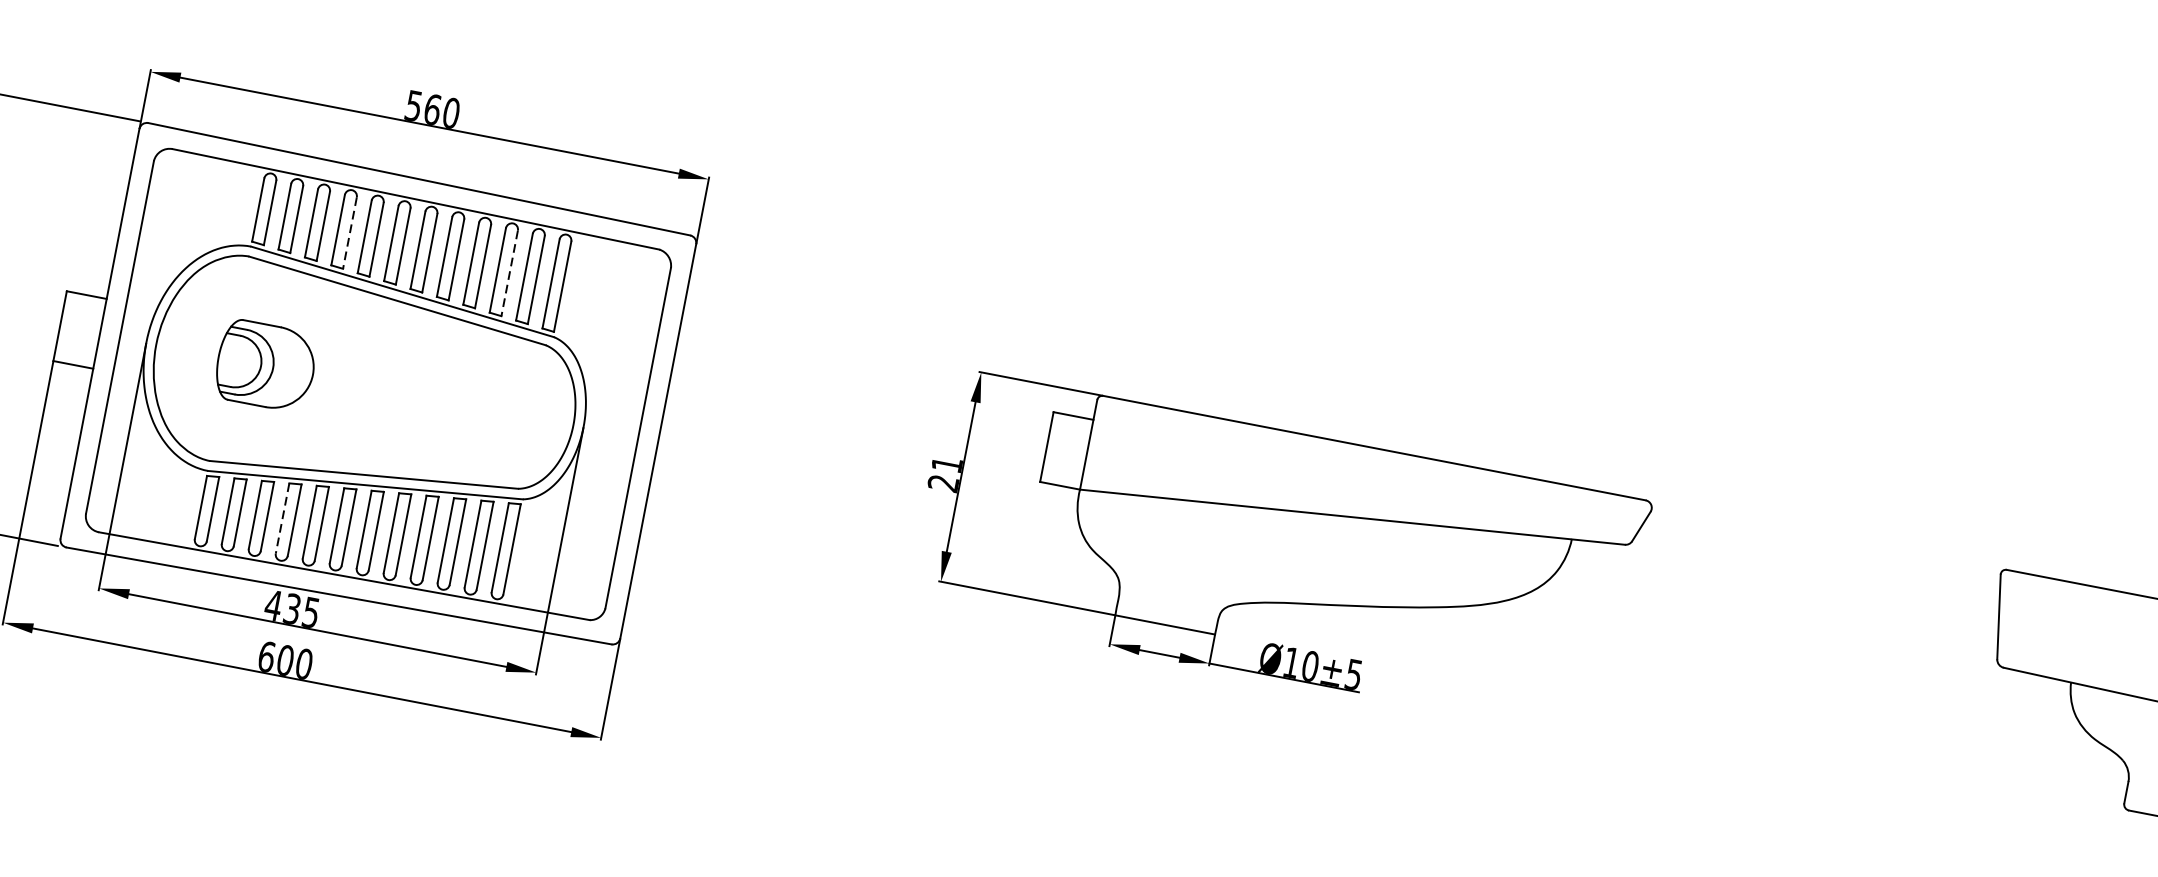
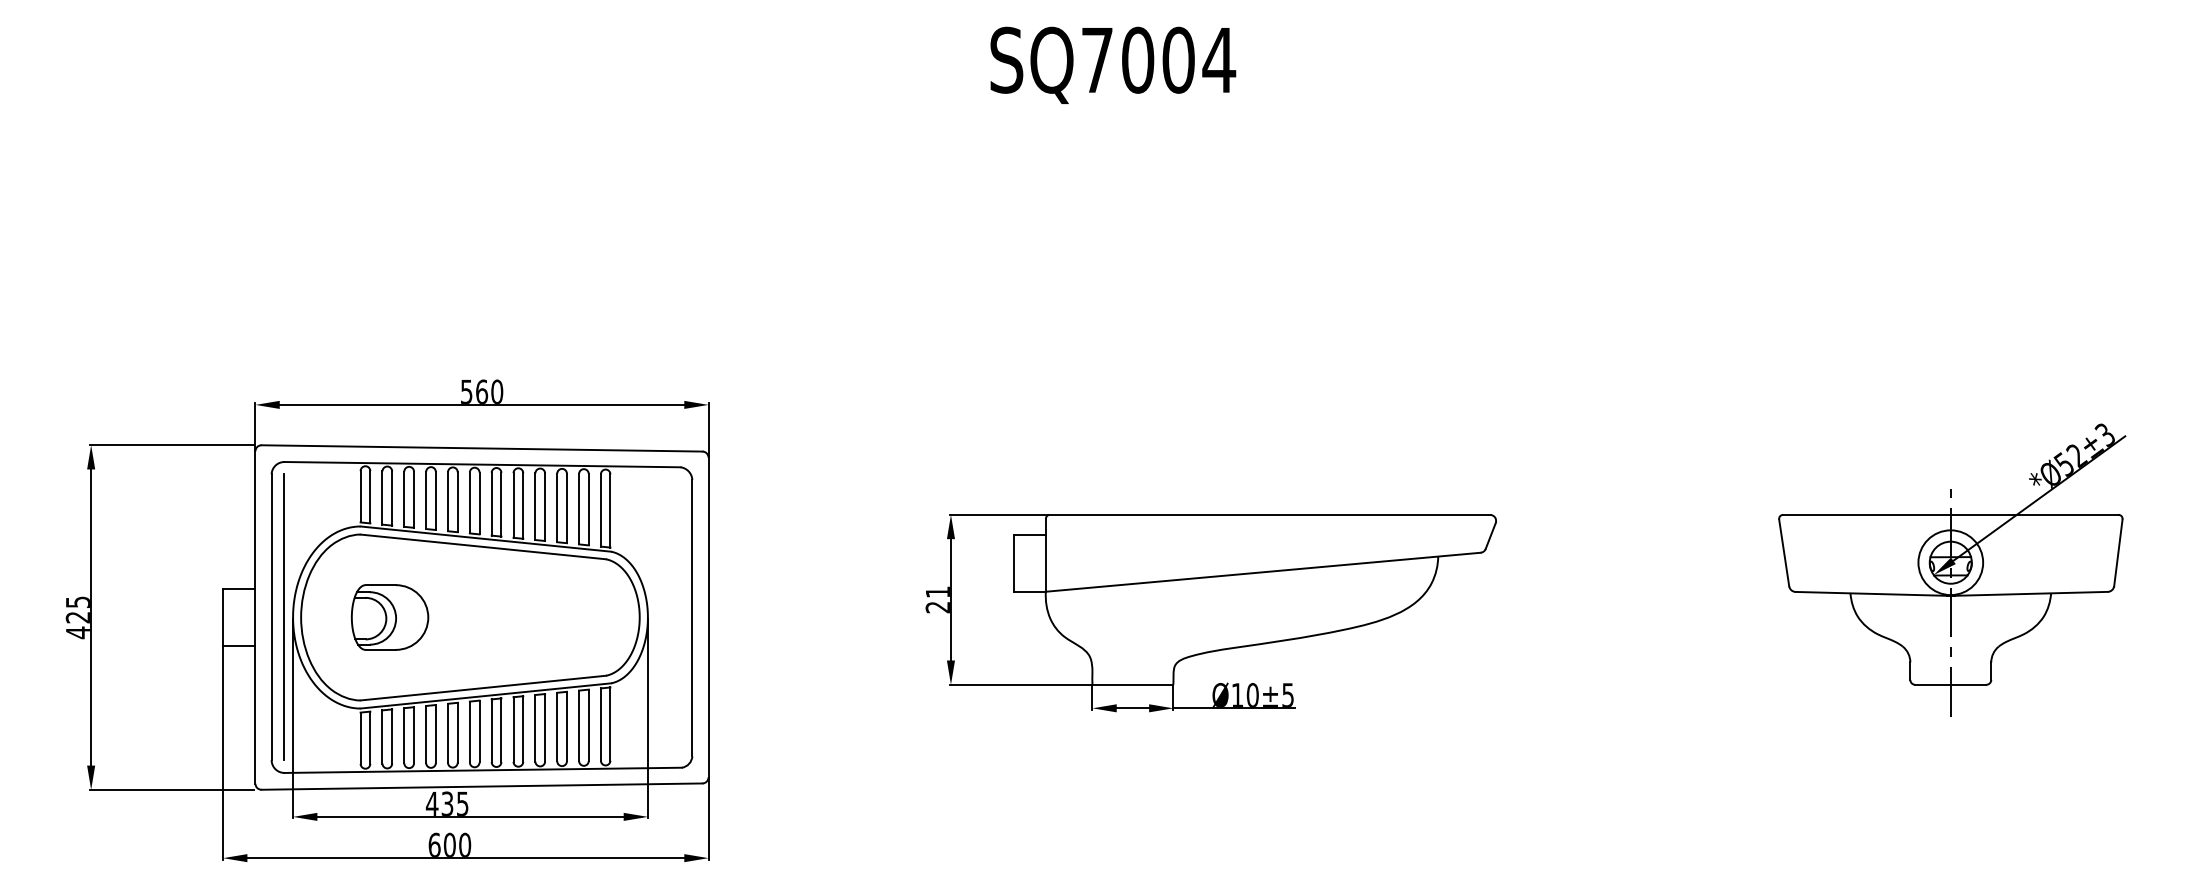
line: (349, 233) -> (435, 501), dashed -> solid
line: (509, 273) -> (566, 508), dashed -> solid
line: (134, 340) -> (283, 617), added
line: (283, 518) -> (426, 734), dashed -> solid

